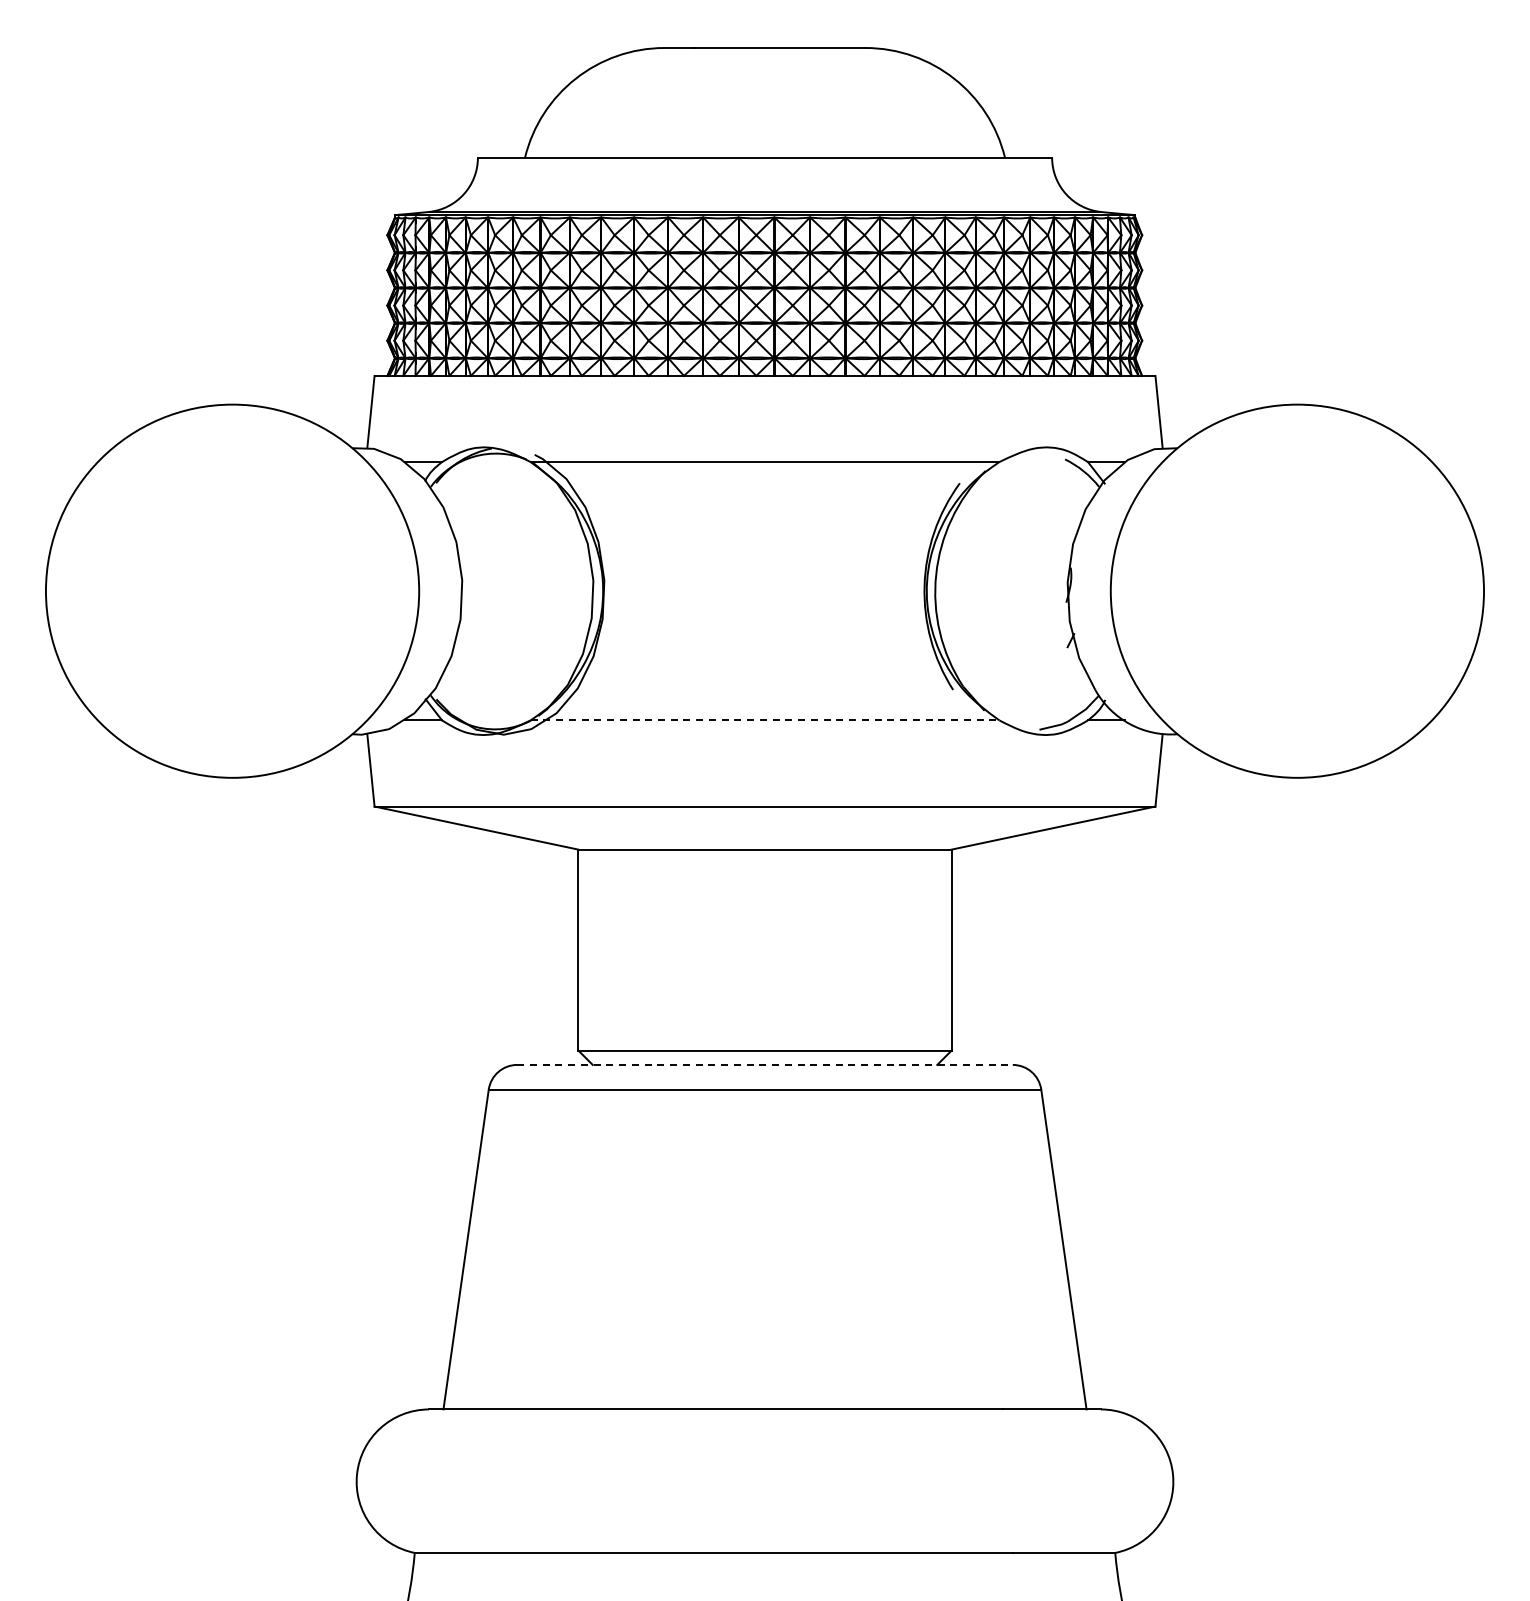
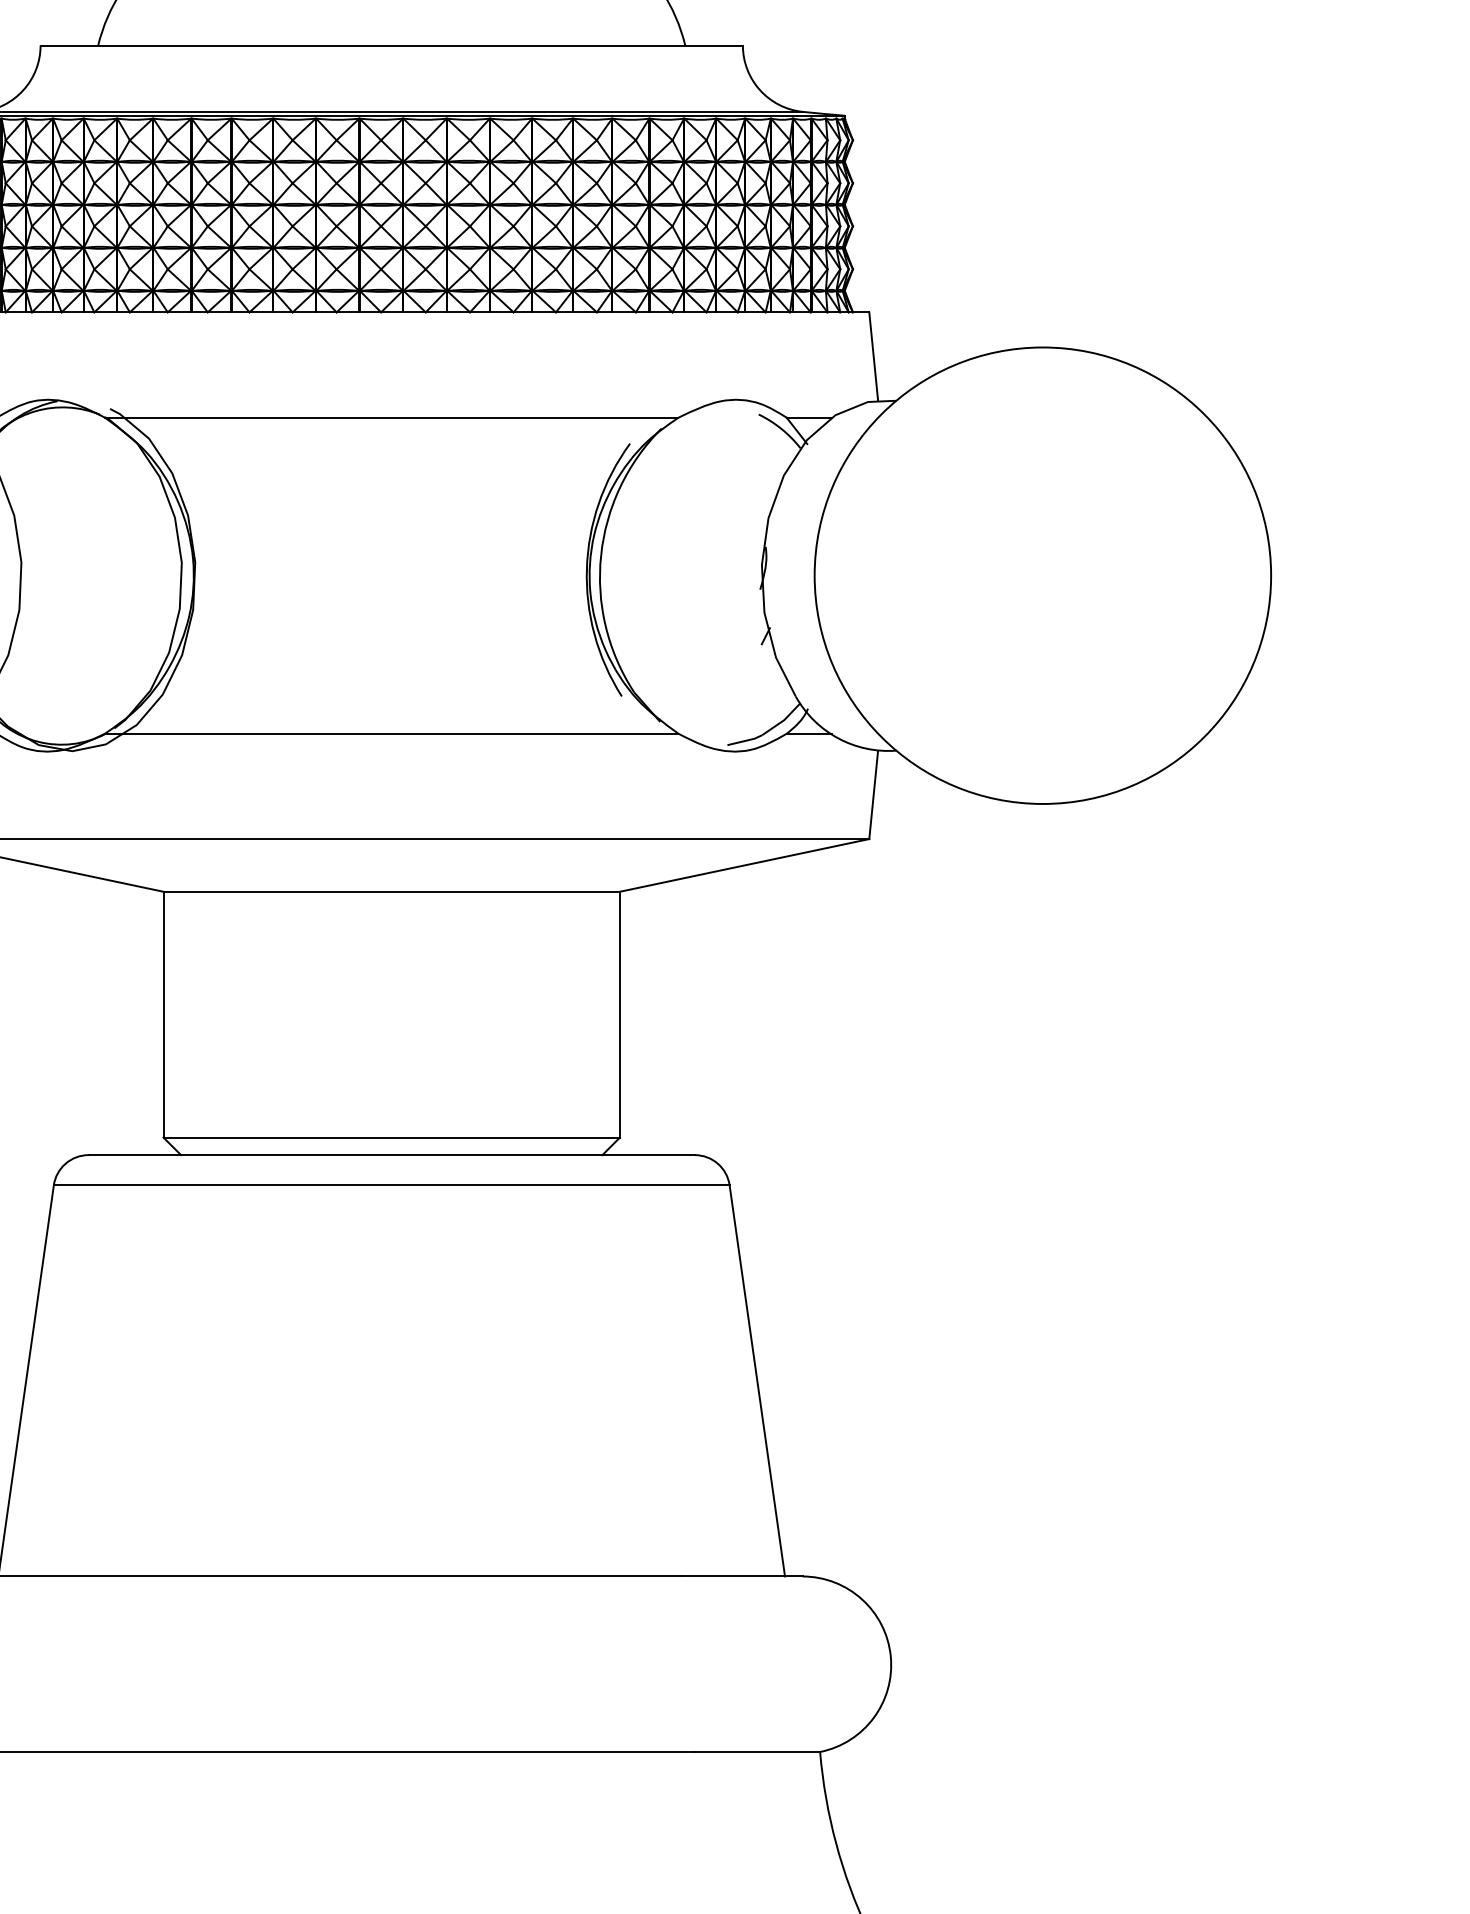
line: (765, 720) -> (392, 733), dashed -> solid
line: (765, 1064) -> (392, 1154), dashed -> solid

